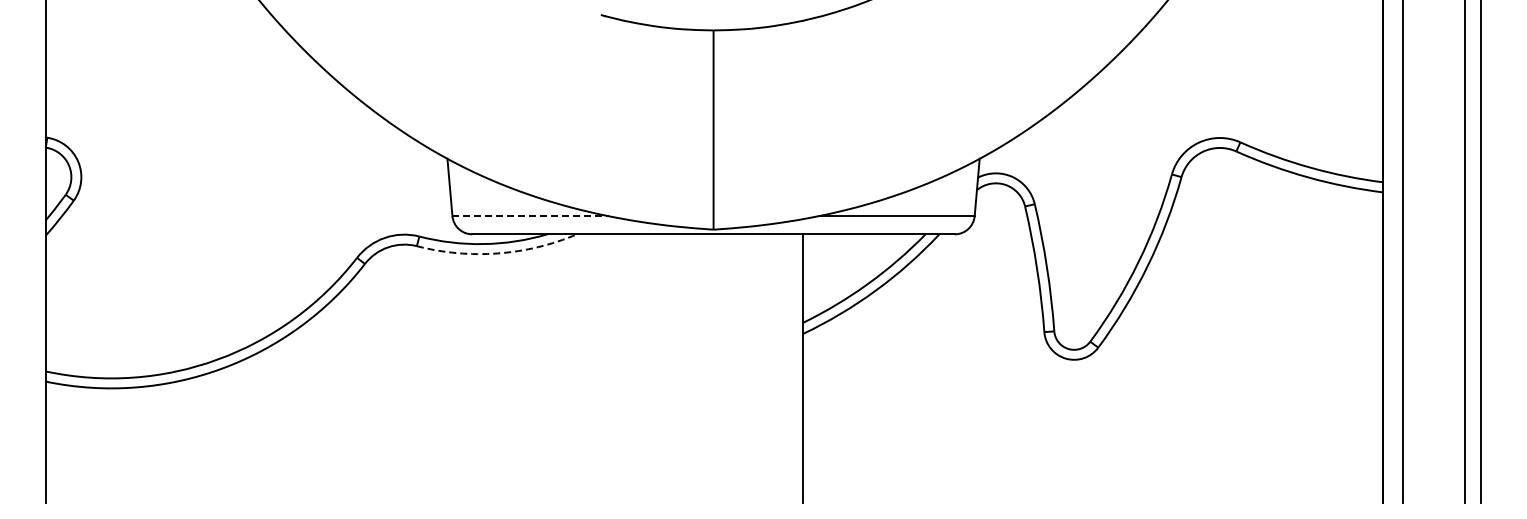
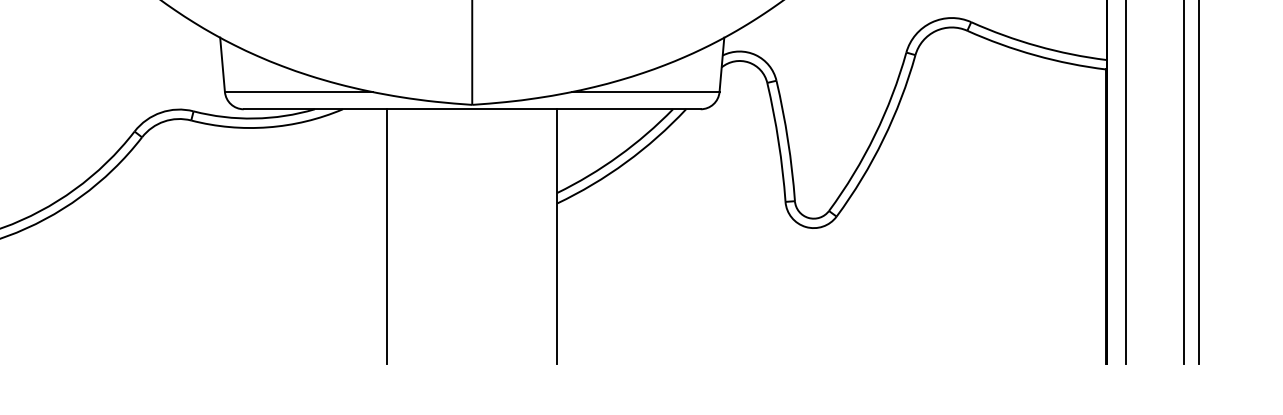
line: (530, 216) -> (298, 92), dashed -> solid
arc: (497, 253) -> (267, 127), dashed -> solid
line: (623, 368) -> (386, 236), added

